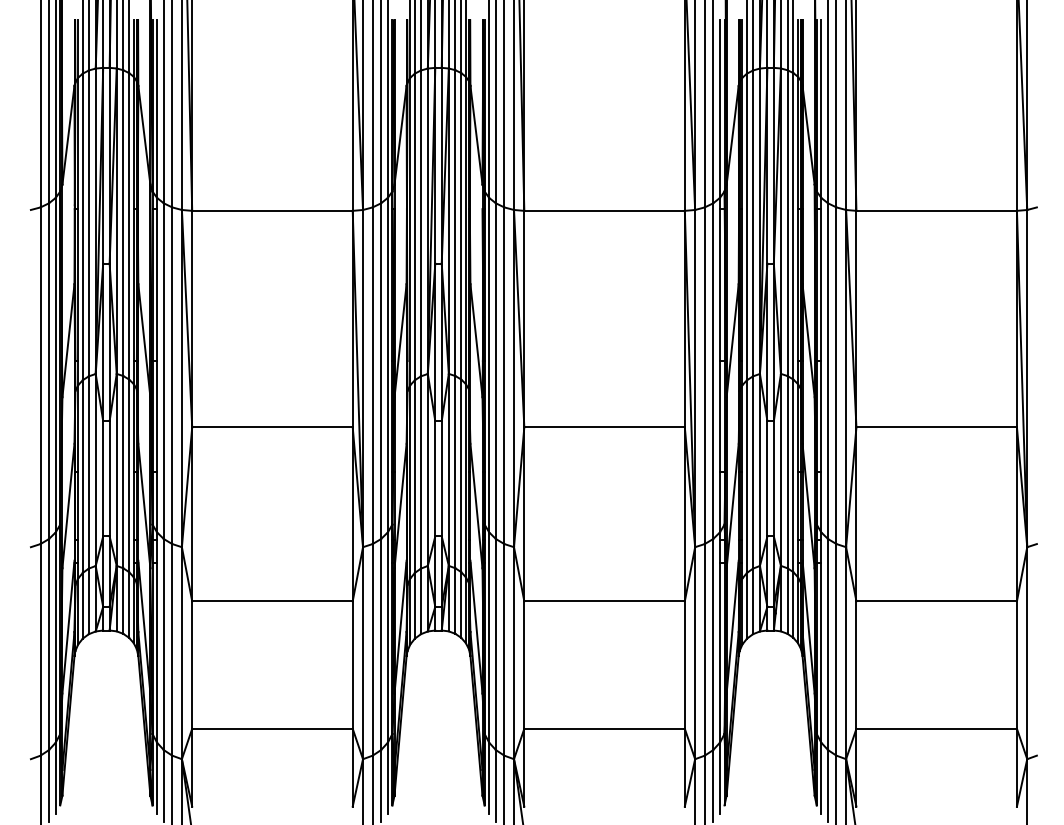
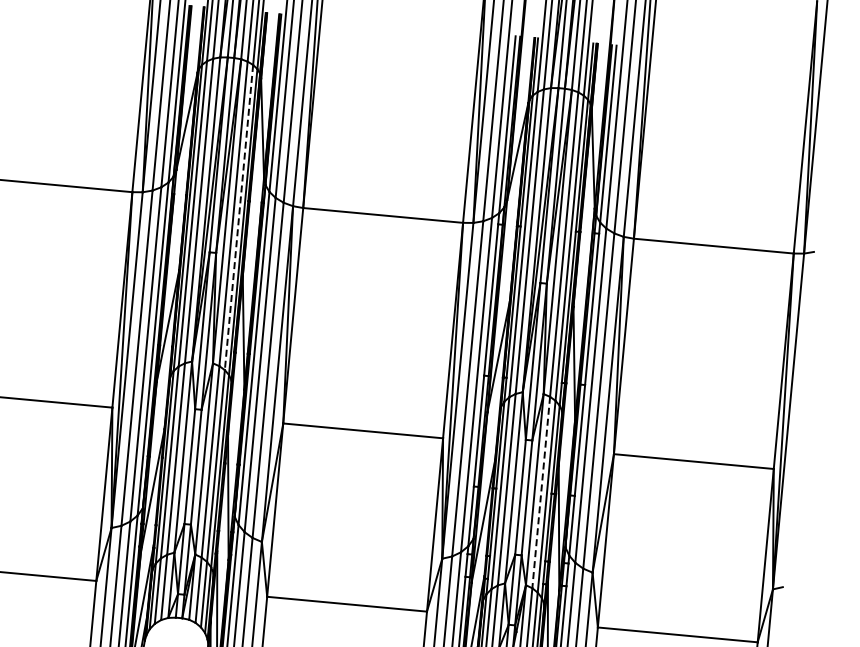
line: (461, 226) -> (239, 217), solid -> dashed
line: (787, 472) -> (541, 492), solid -> dashed

